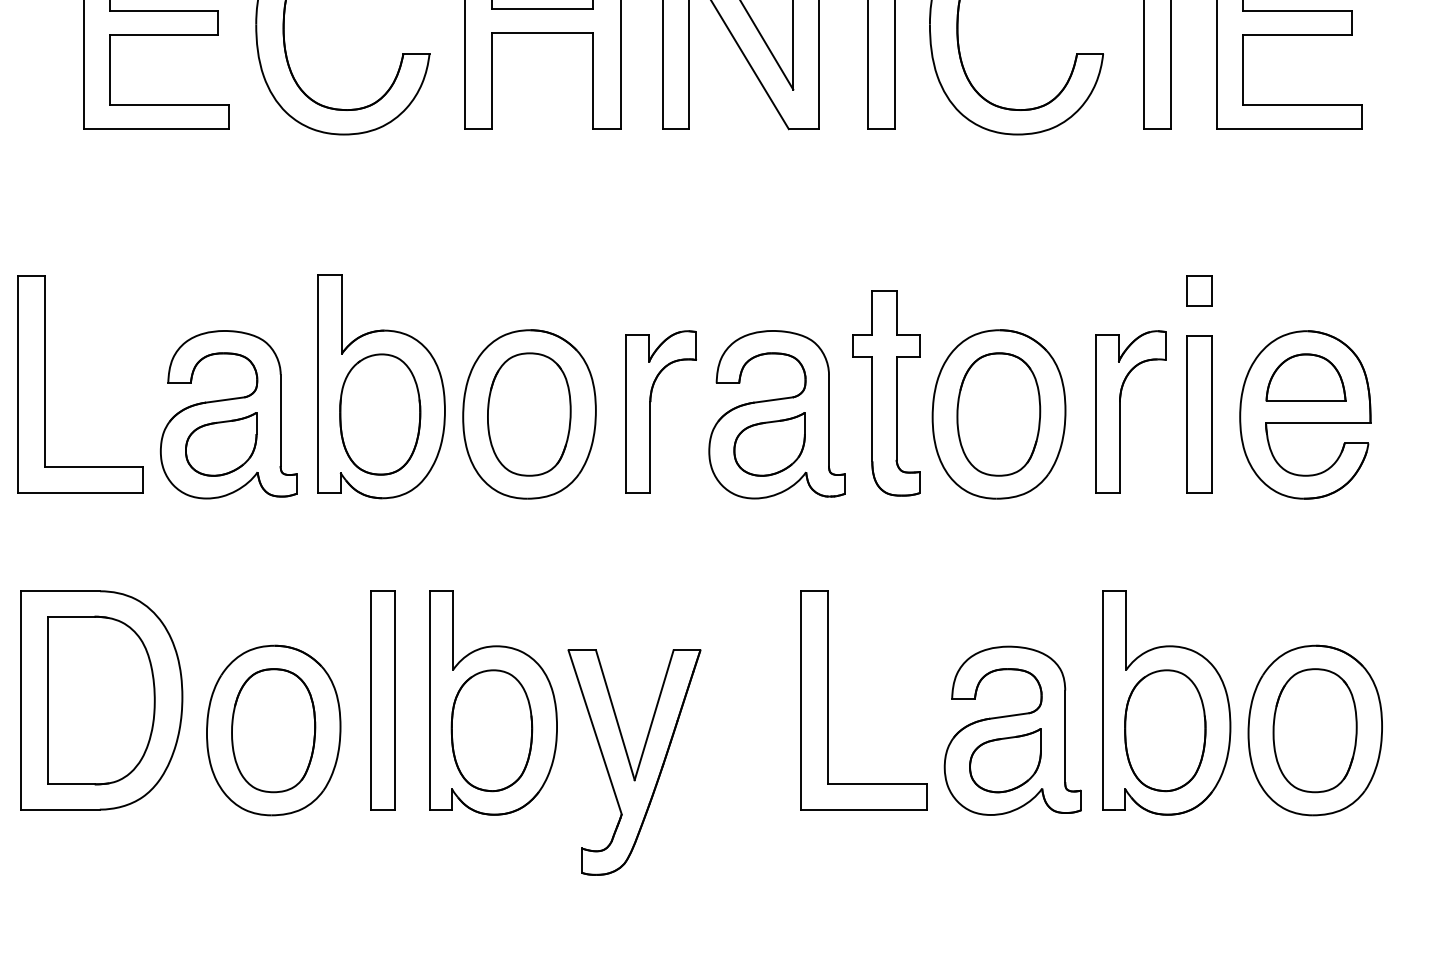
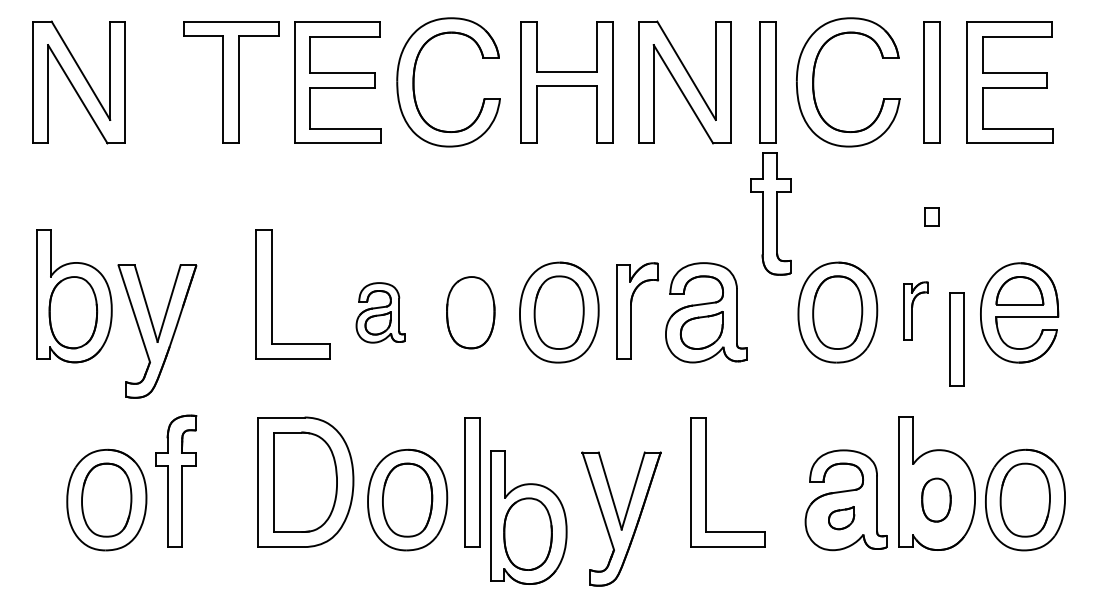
part: (1199, 289) -> (931, 216), moved
part: (381, 387) -> (471, 296), removed
part: (885, 392) -> (770, 213), moved
part: (1129, 410) -> (915, 310), size x0.6
part: (228, 414) -> (380, 312), size x0.6
part: (1199, 414) -> (956, 339), moved
part: (828, 700) -> (706, 482), moved
part: (492, 702) -> (528, 517), moved
part: (1165, 729) -> (936, 499), size x0.6
part: (1005, 759) -> (841, 517), size x0.6

